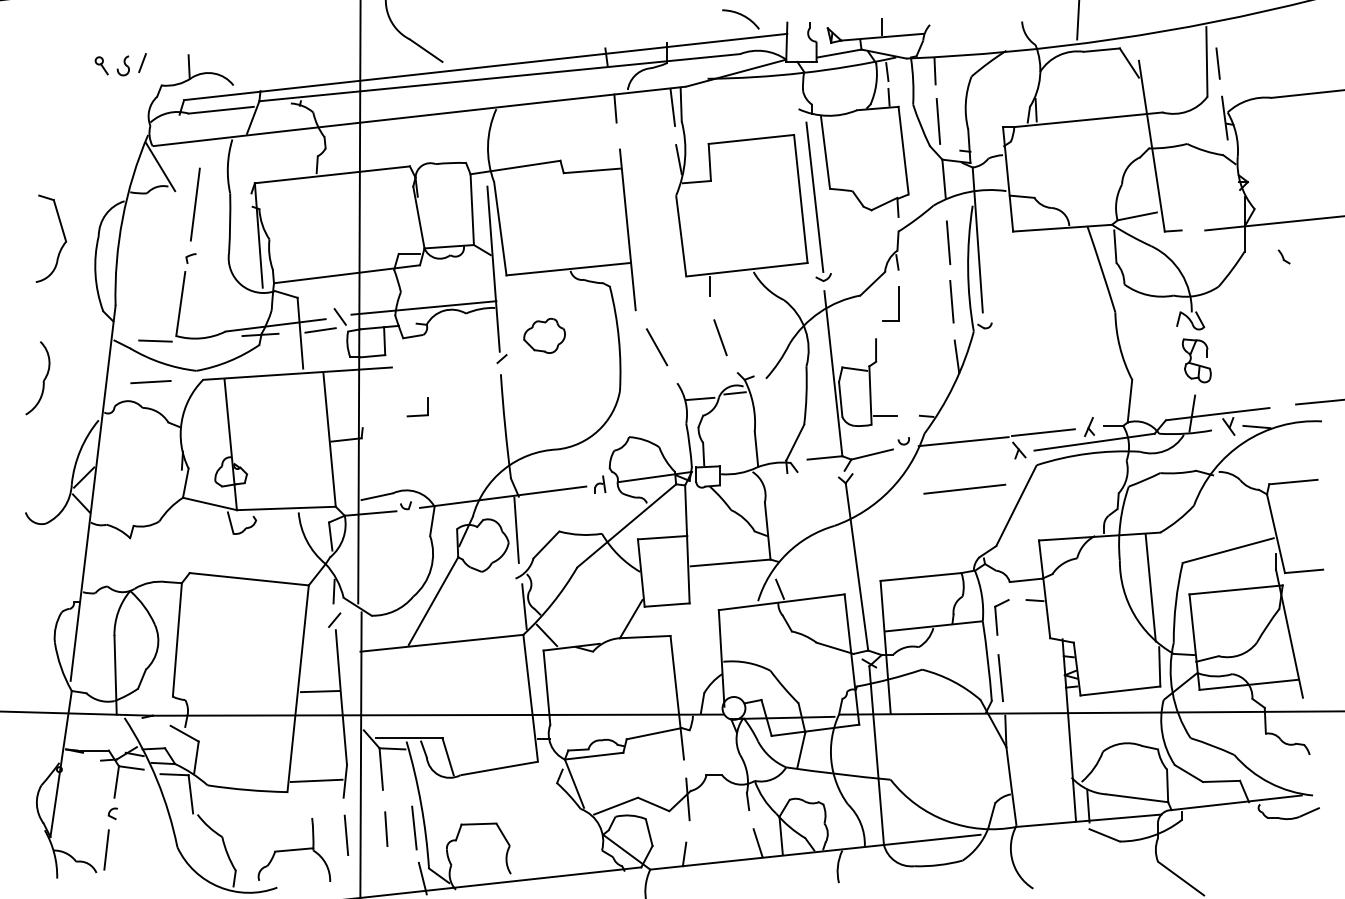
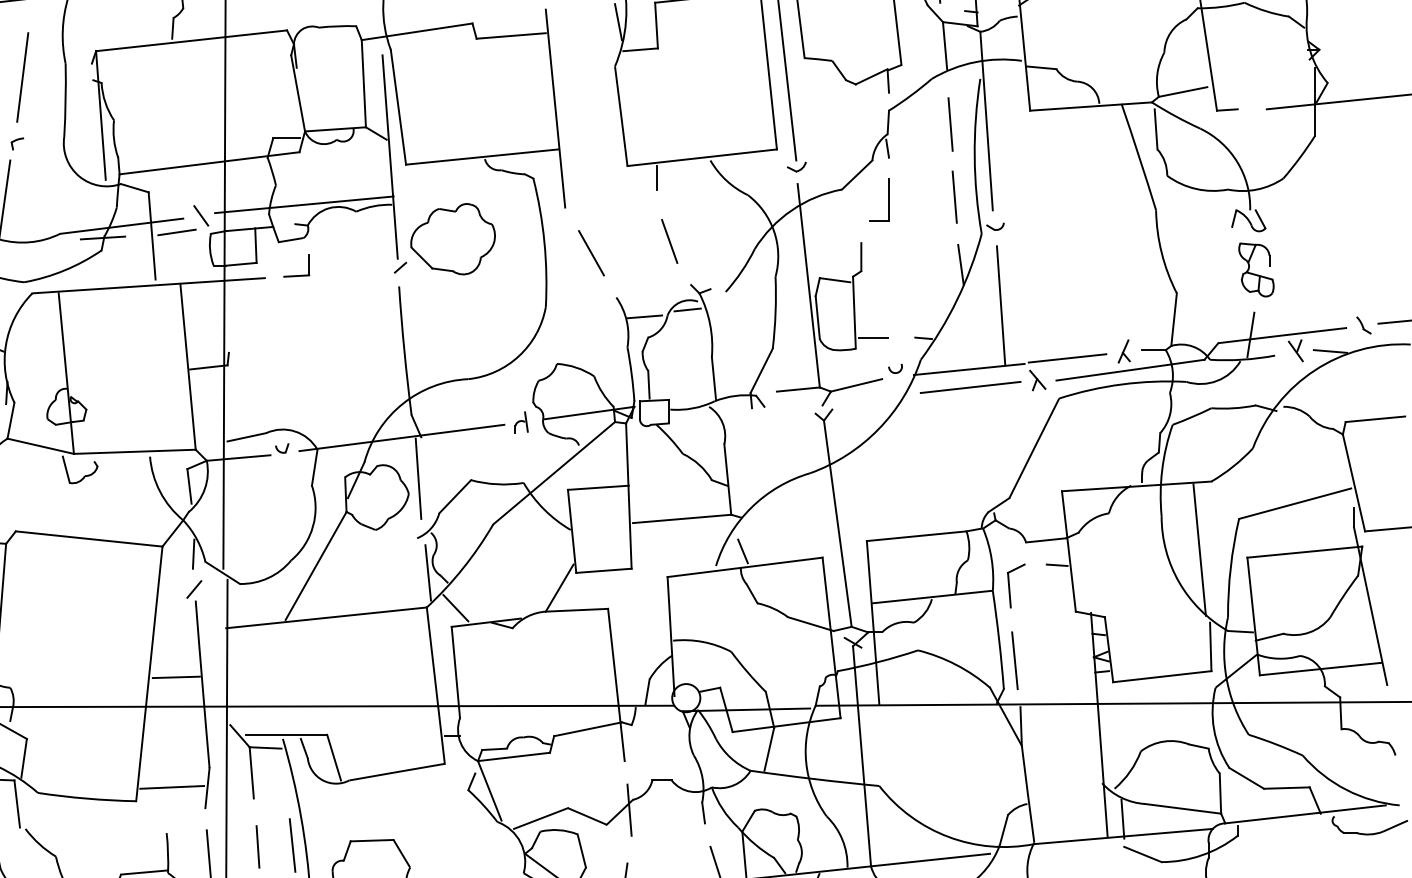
part: (1283, 256) -> (1363, 324), moved
part: (544, 335) -> (452, 238), size x1.67
line: (989, 389) -> (1001, 305), added
part: (417, 414) -> (296, 274), moved
line: (964, 488) -> (970, 386), moved

